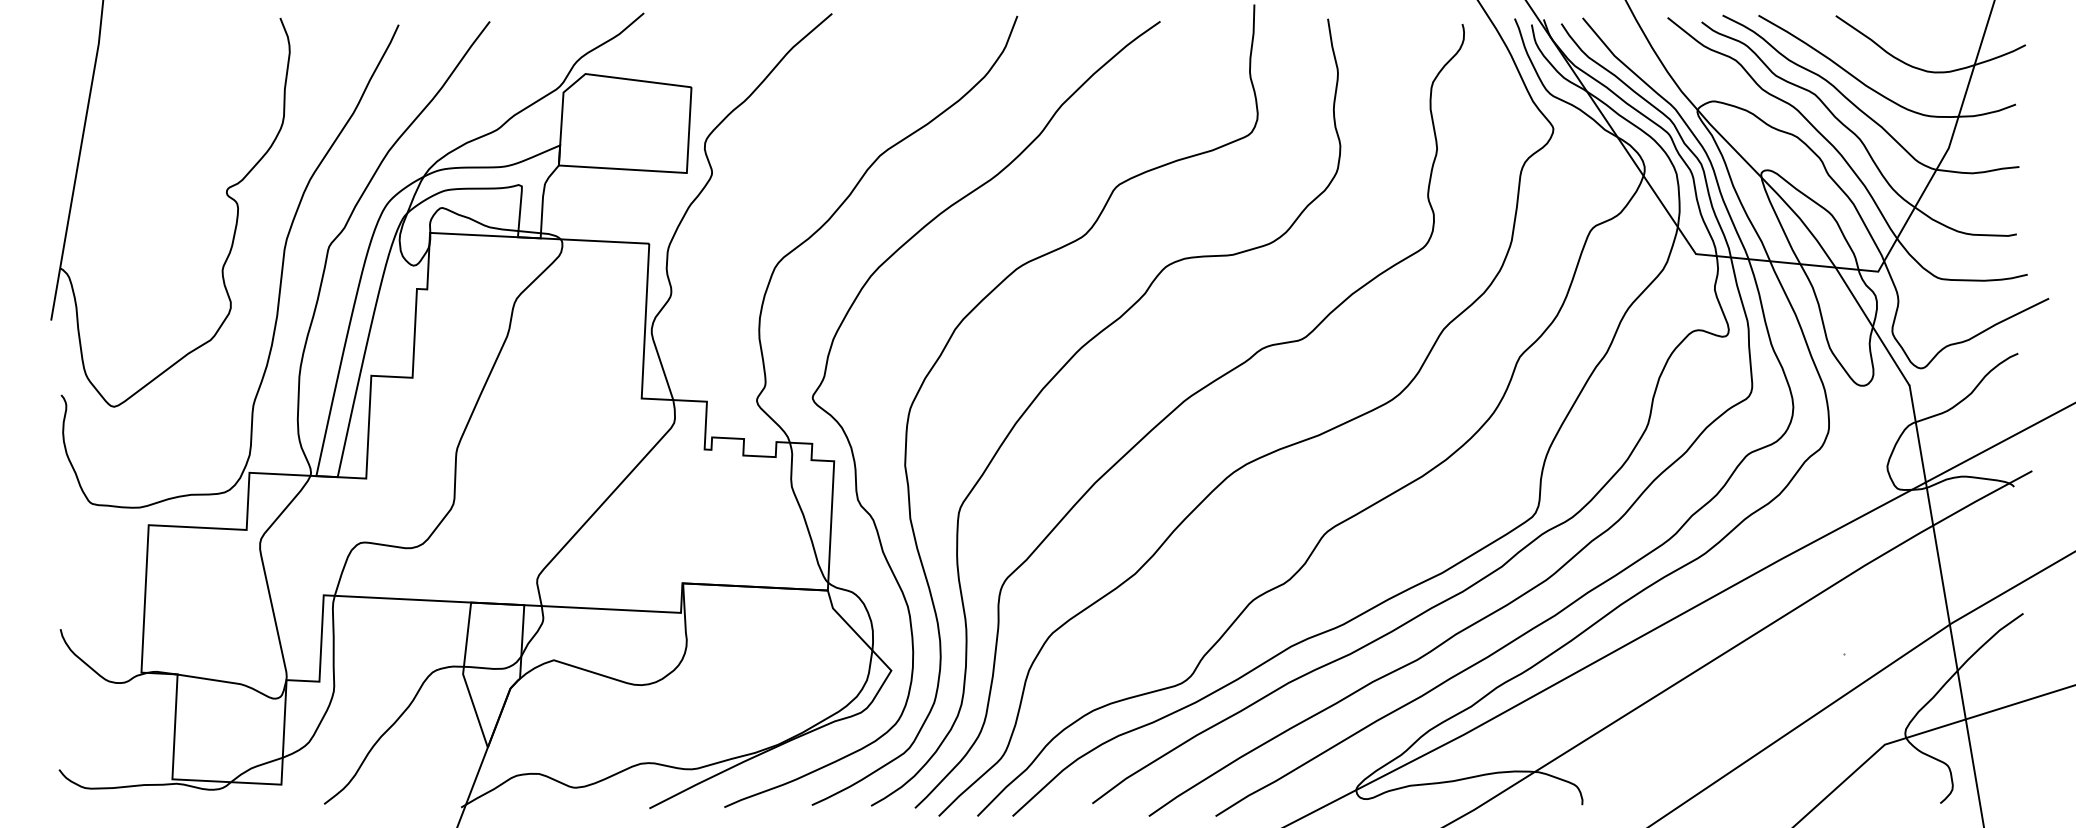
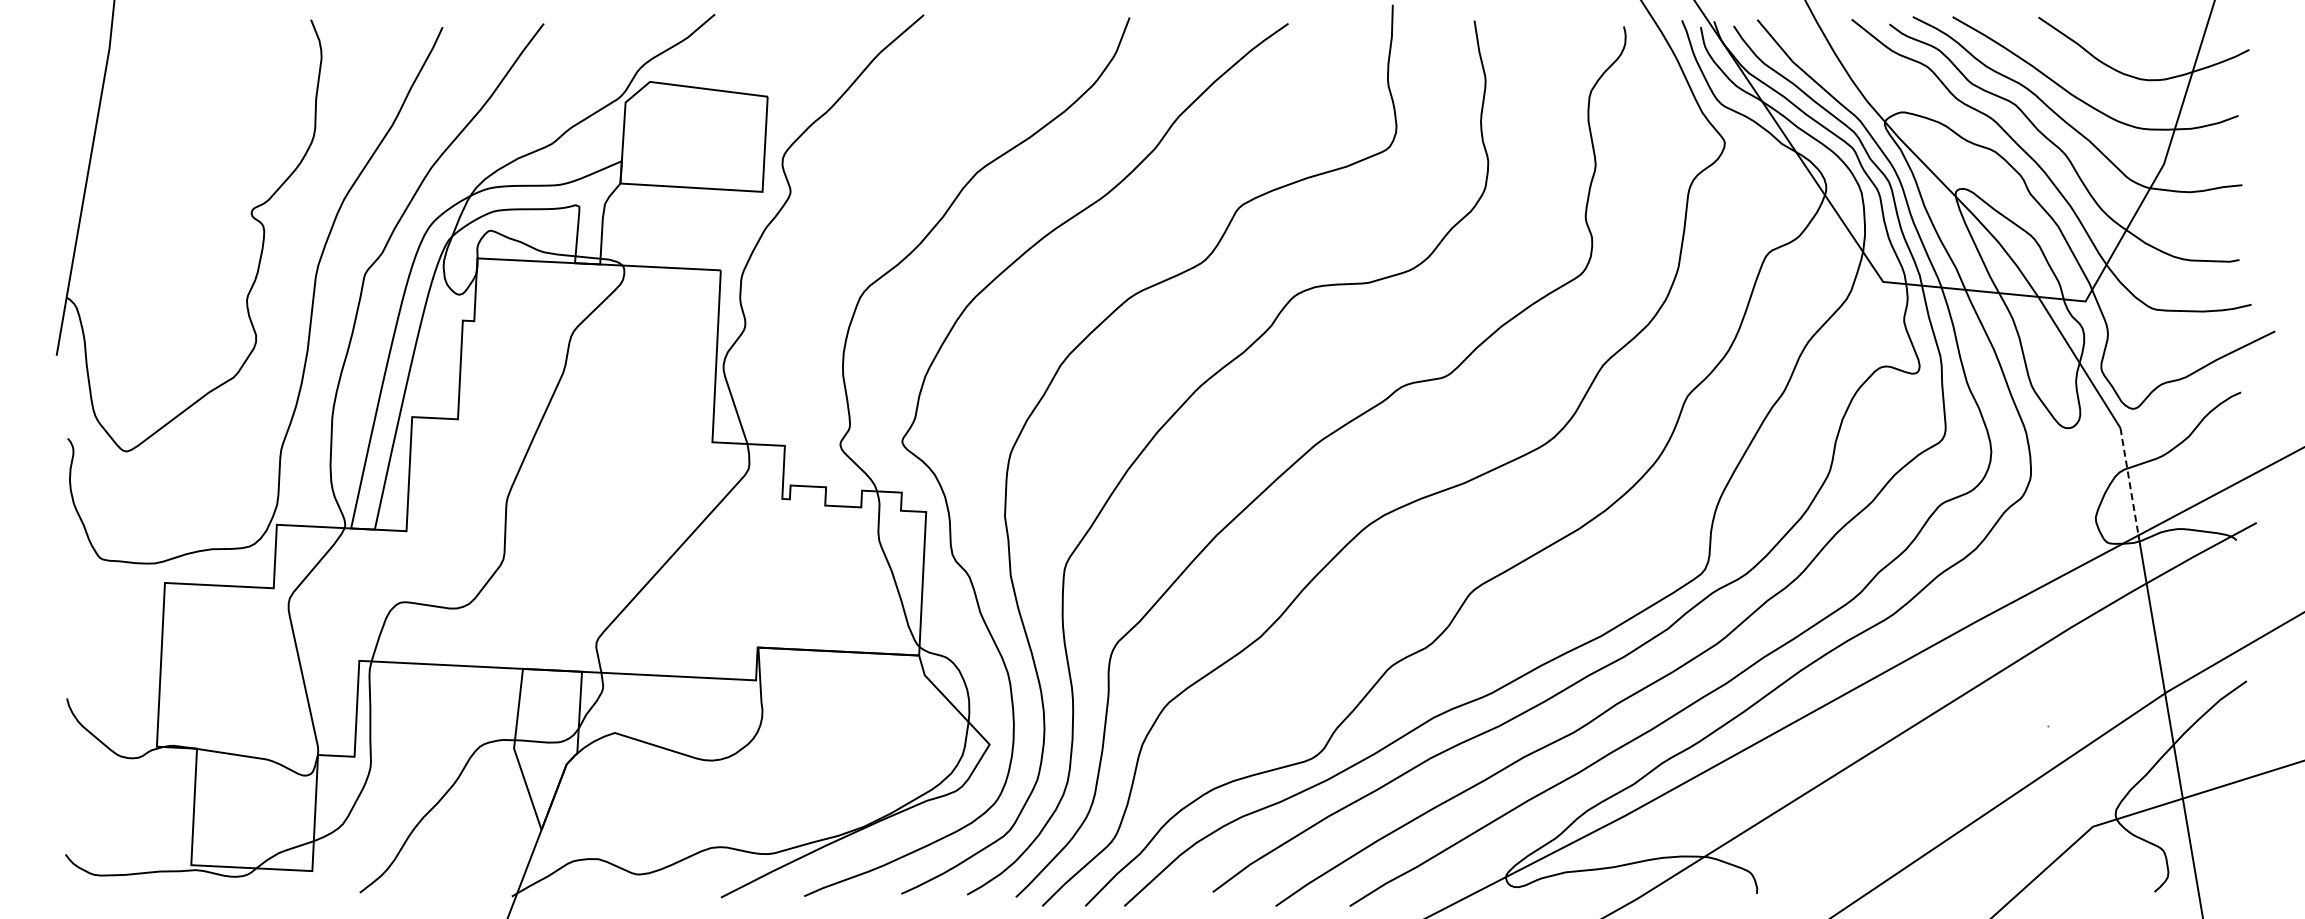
line: (1917, 434) -> (2129, 482), solid -> dashed

